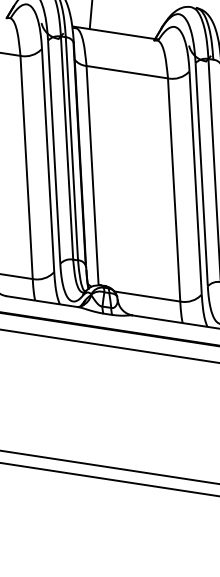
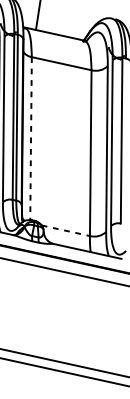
line: (92, 176) -> (30, 139), solid -> dashed
line: (147, 296) -> (65, 230), solid -> dashed

